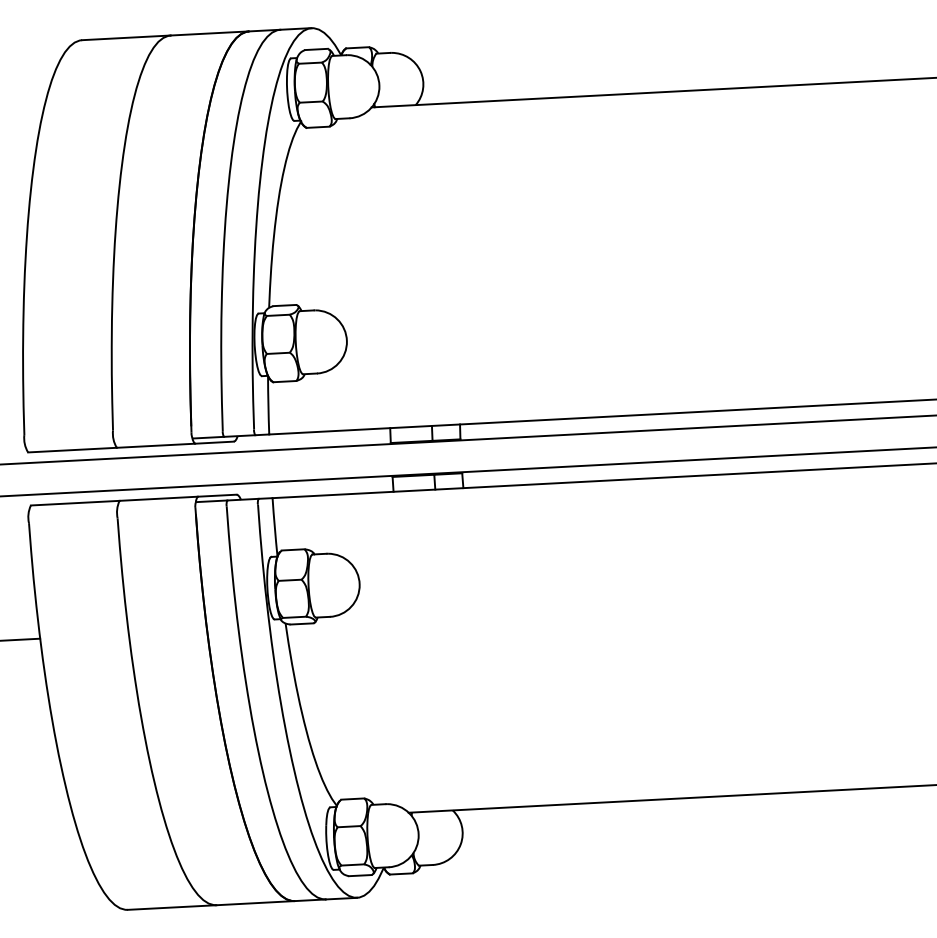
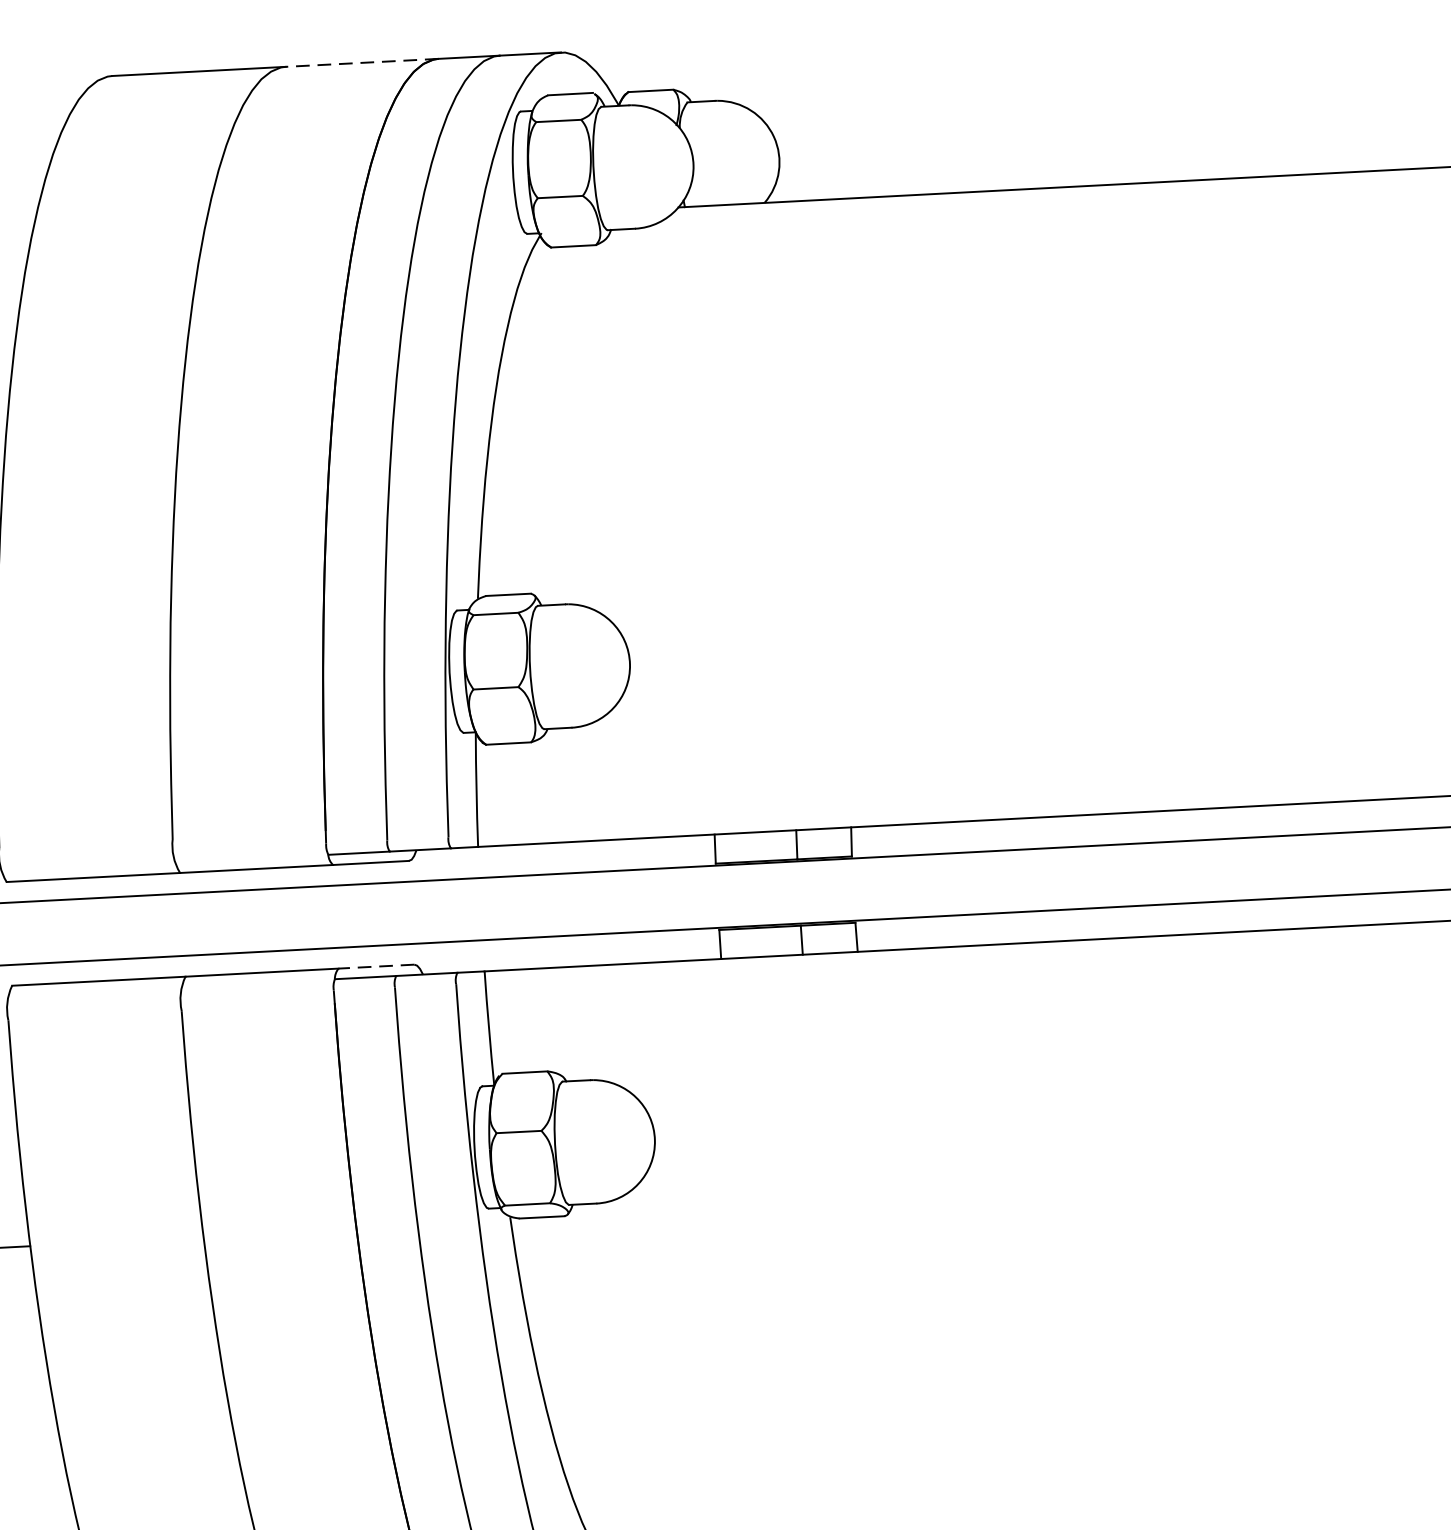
line: (209, 33) -> (361, 62), solid -> dashed
line: (216, 495) -> (374, 966), solid -> dashed

